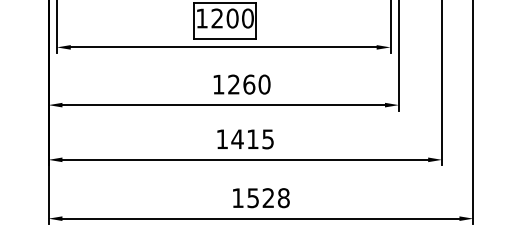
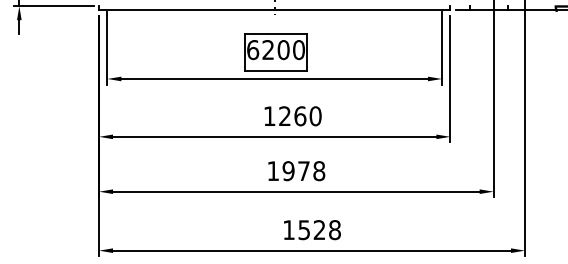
text: (202, 18) -> (253, 50), 1200 -> 6200
text: (252, 139) -> (303, 171), 1415 -> 1978

